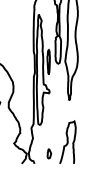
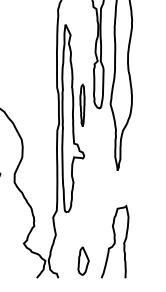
part: (49, 153) -> (83, 260), size x1.67

